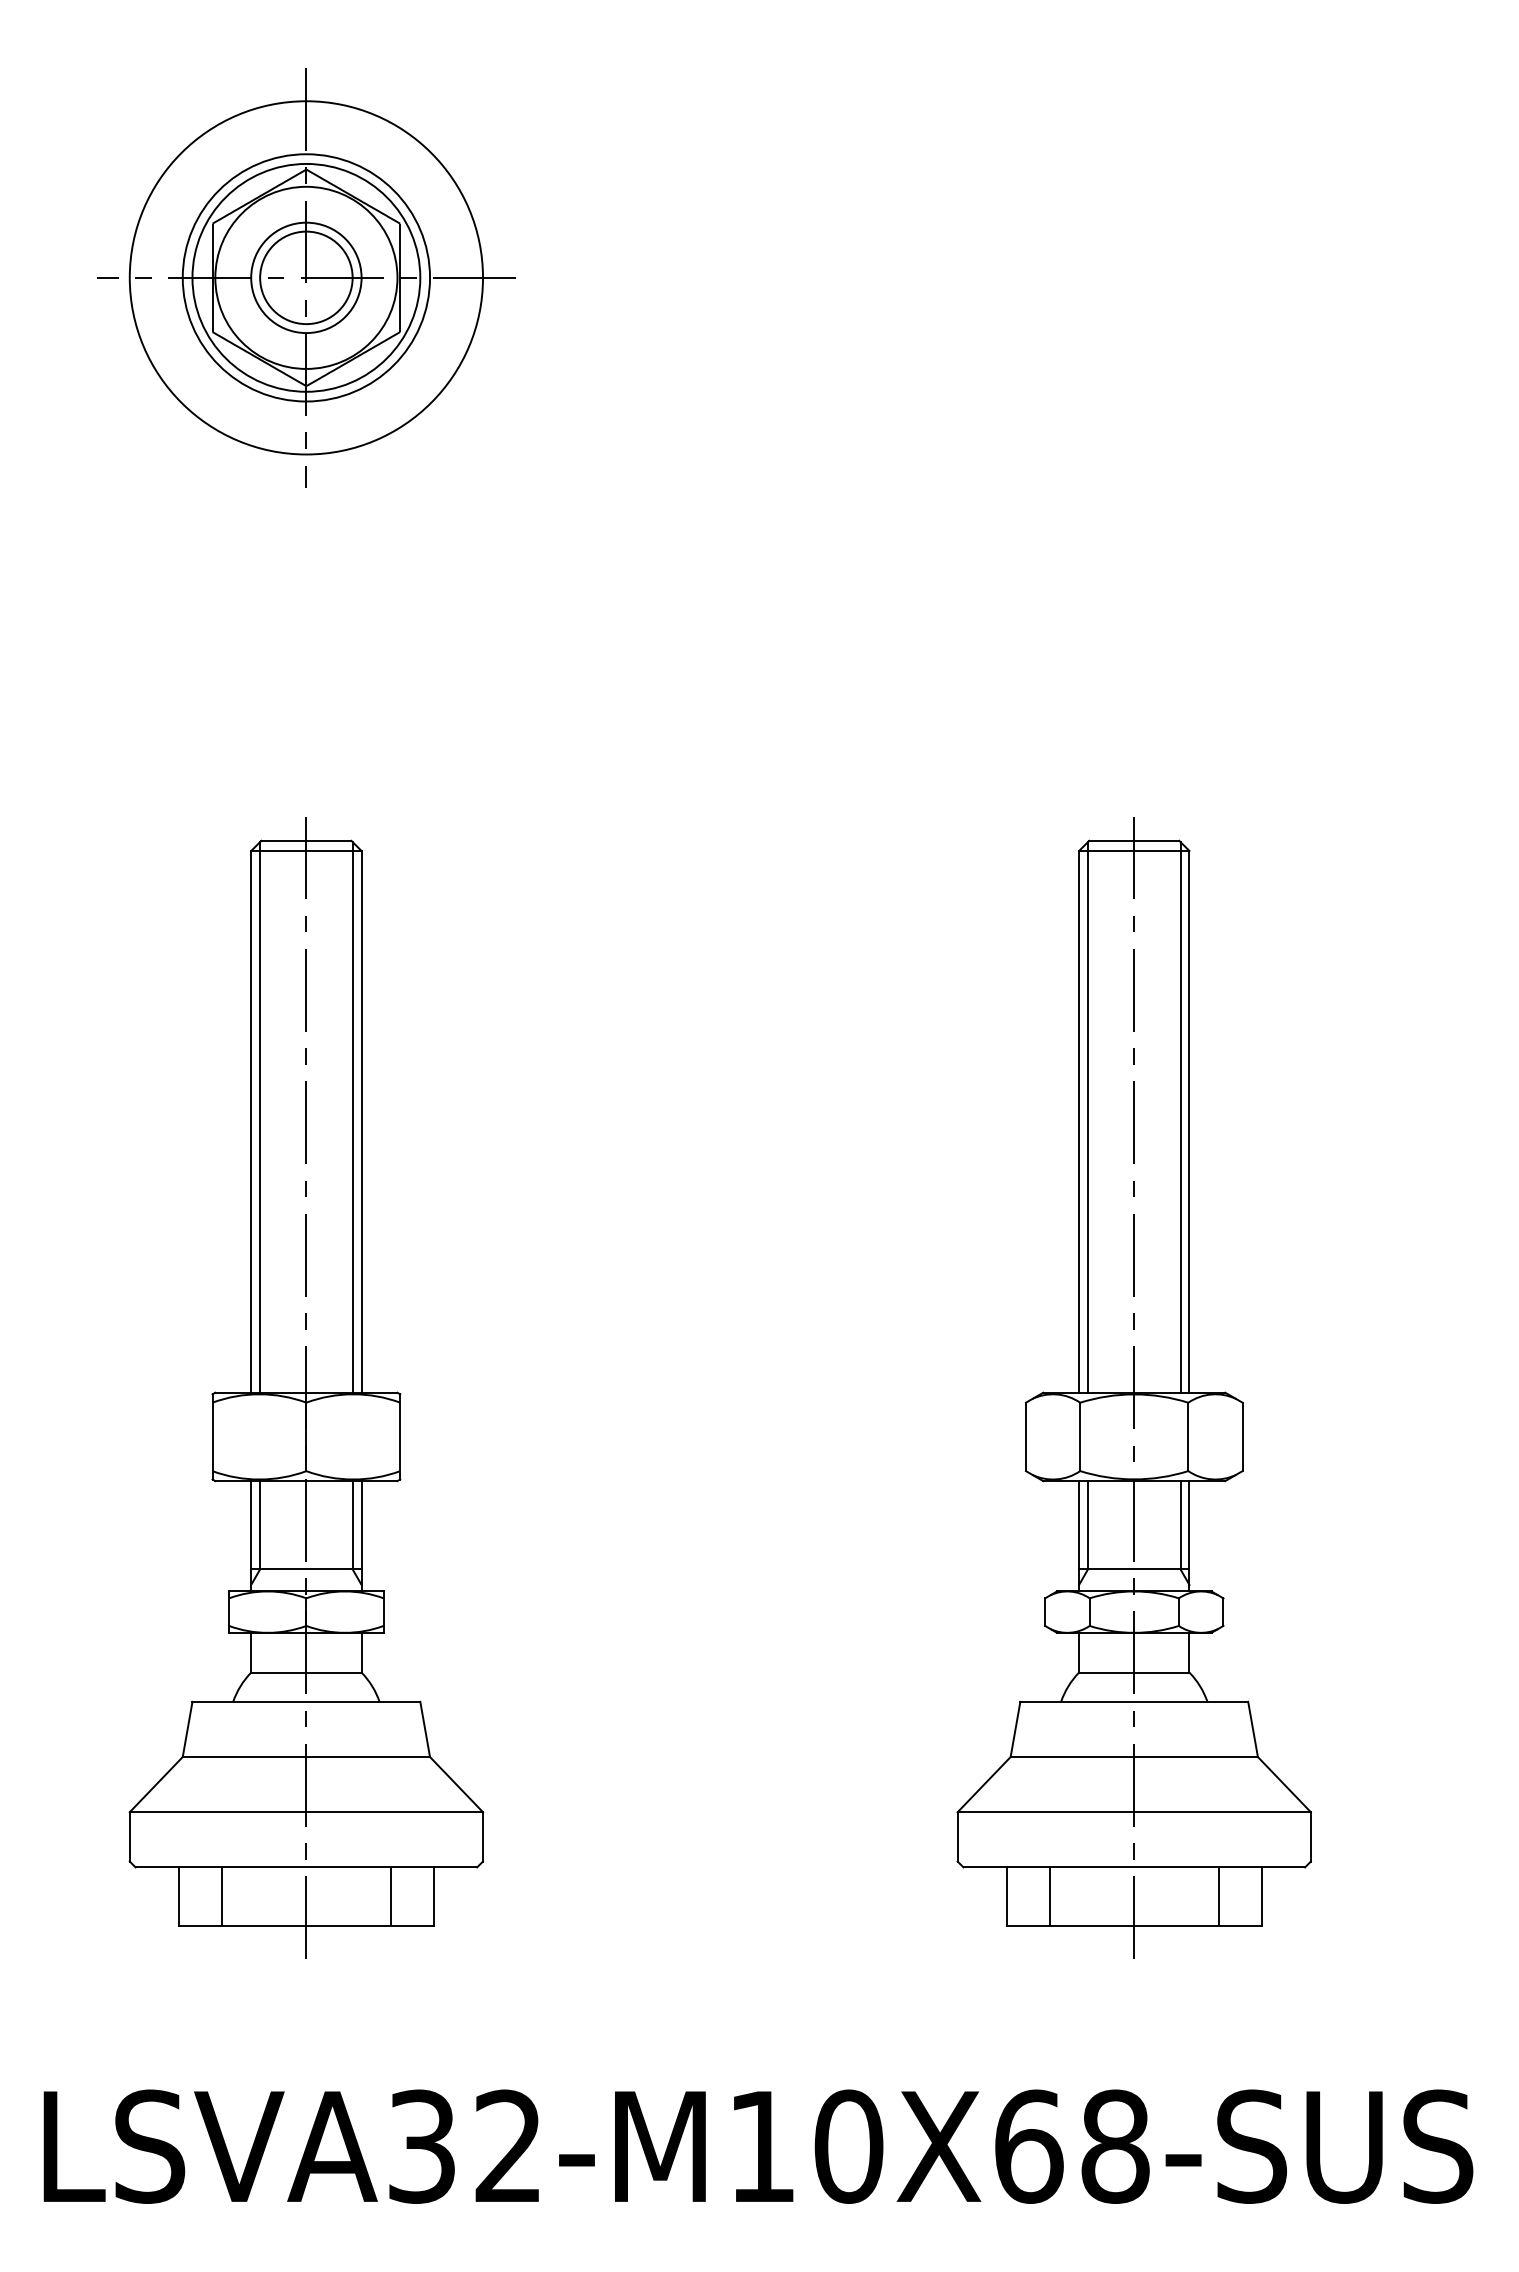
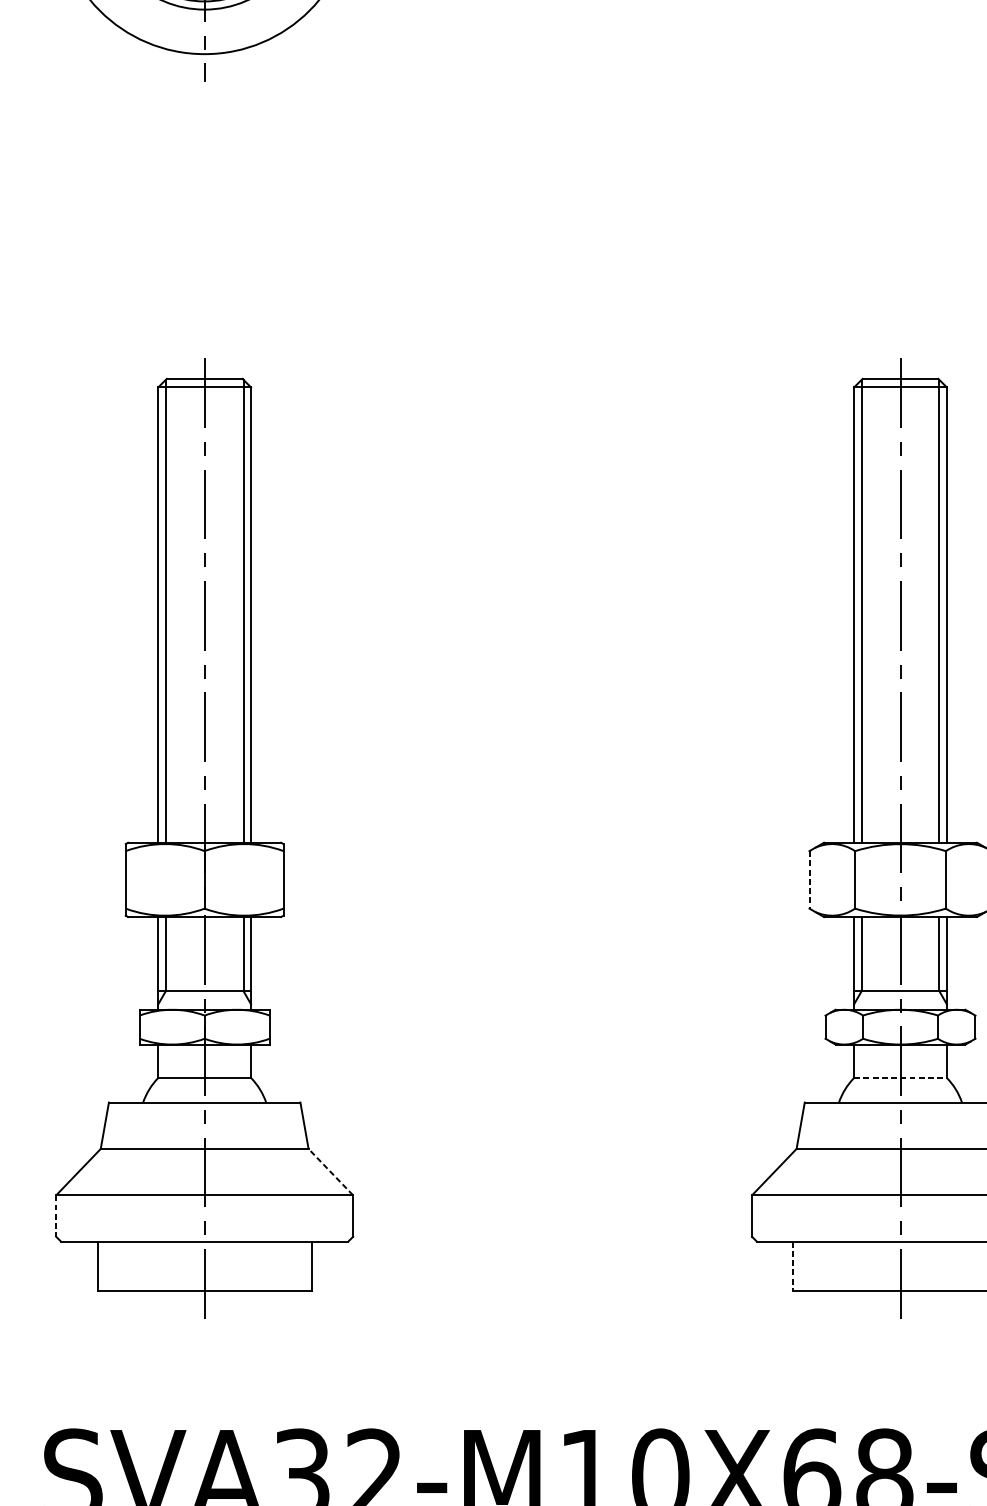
line: (1025, 1437) -> (809, 880), solid -> dashed
line: (1134, 1672) -> (900, 1077), solid -> dashed
line: (456, 1784) -> (330, 1172), solid -> dashed
line: (129, 1836) -> (55, 1215), solid -> dashed
line: (221, 1896) -> (133, 1266), removed
line: (390, 1896) -> (275, 1266), removed
line: (1049, 1896) -> (829, 1266), removed
line: (1218, 1896) -> (971, 1266), removed
line: (1006, 1897) -> (793, 1267), solid -> dashed

